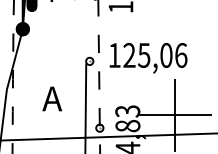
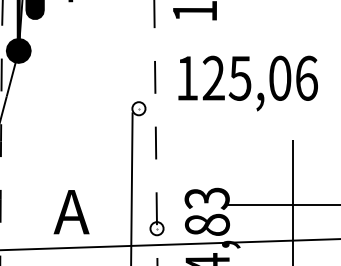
text: (148, 58) -> (248, 83), moved
text: (51, 98) -> (70, 211), moved

